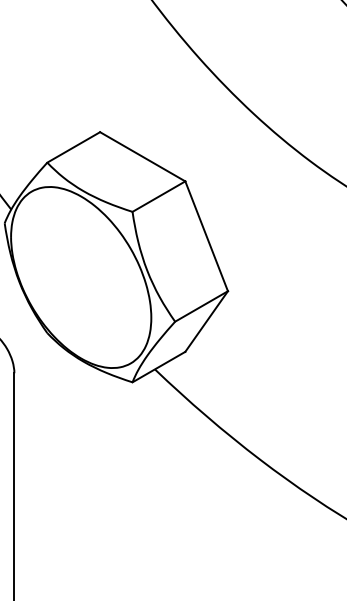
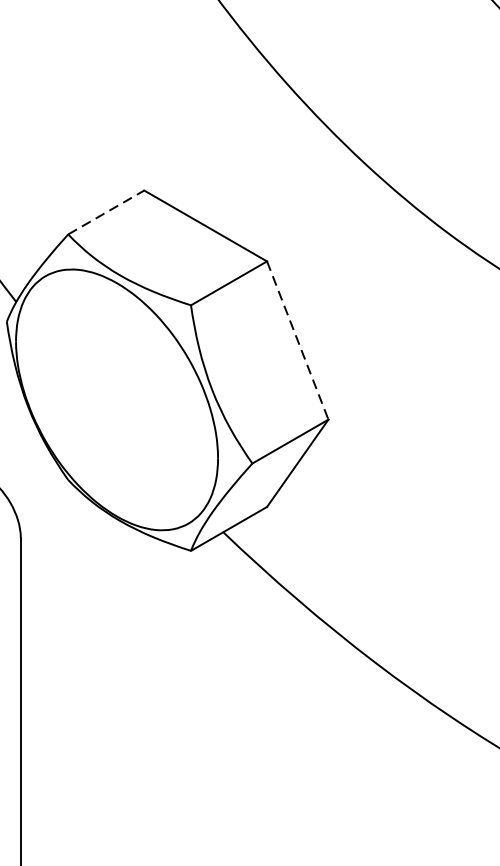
line: (74, 147) -> (107, 212), solid -> dashed
line: (206, 236) -> (297, 340), solid -> dashed

